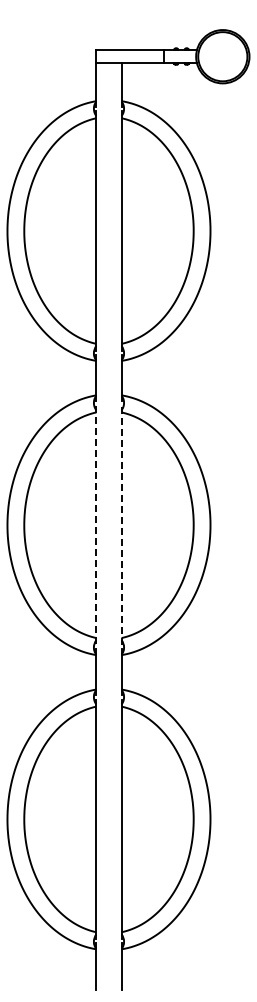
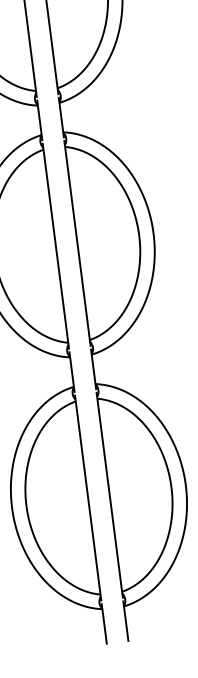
line: (96, 525) -> (56, 246), dashed -> solid
line: (121, 525) -> (77, 243), dashed -> solid

